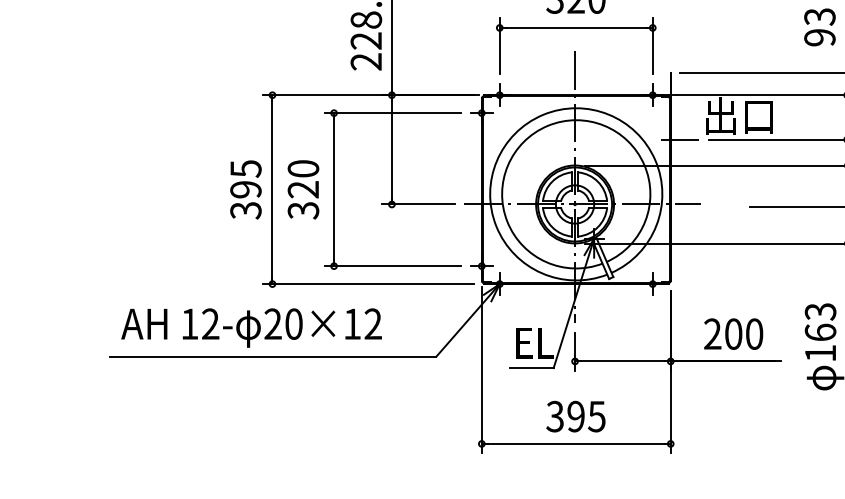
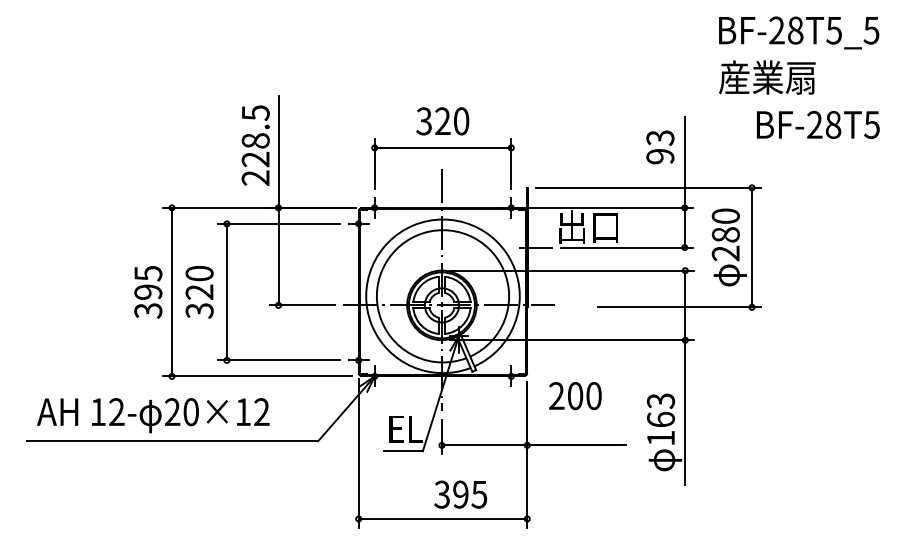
text: (733, 334) -> (575, 396), moved
text: (575, 416) -> (460, 494), moved

